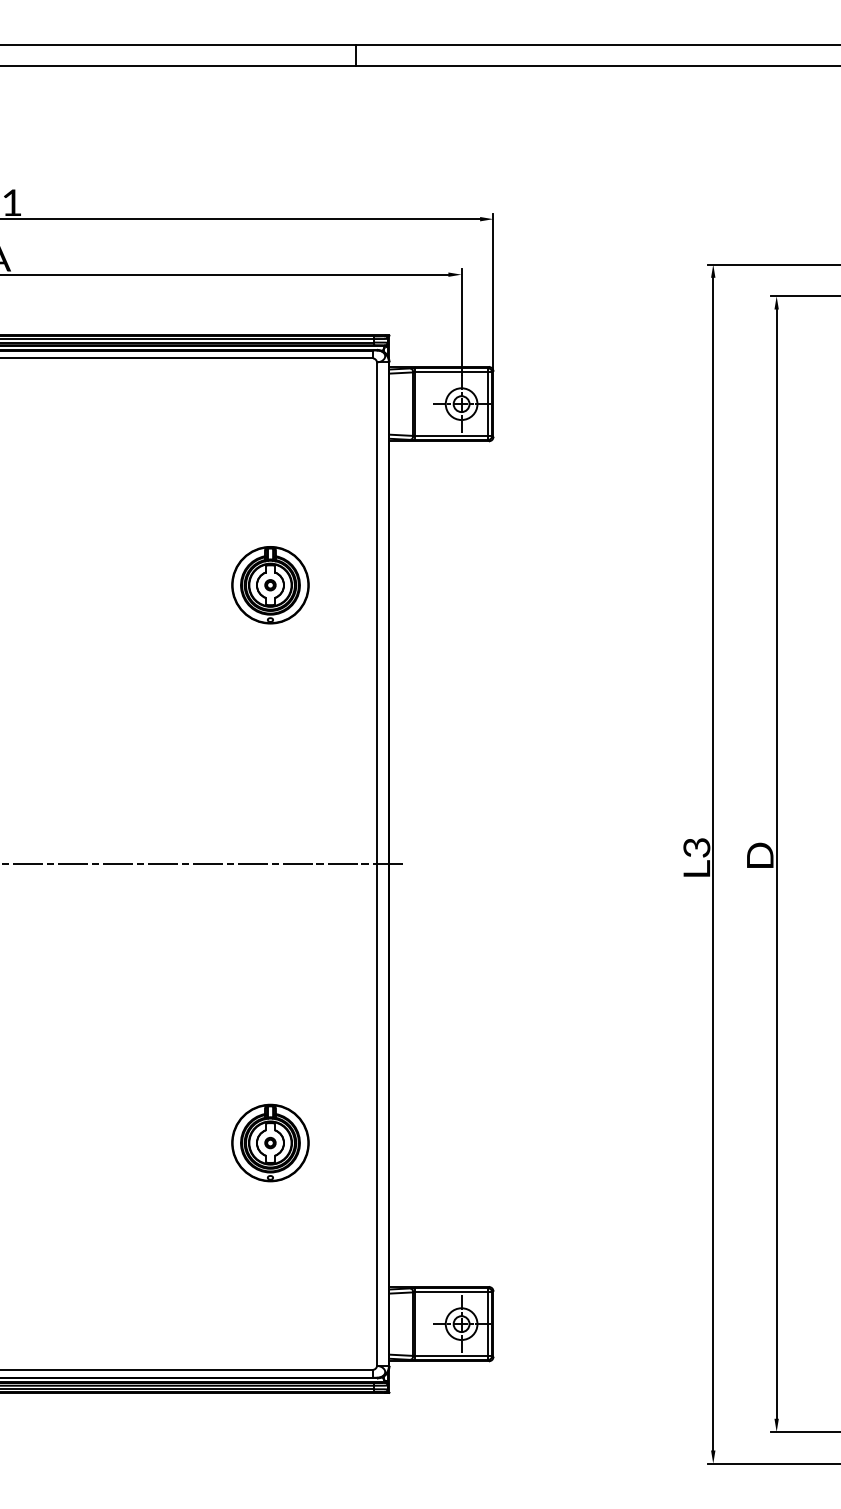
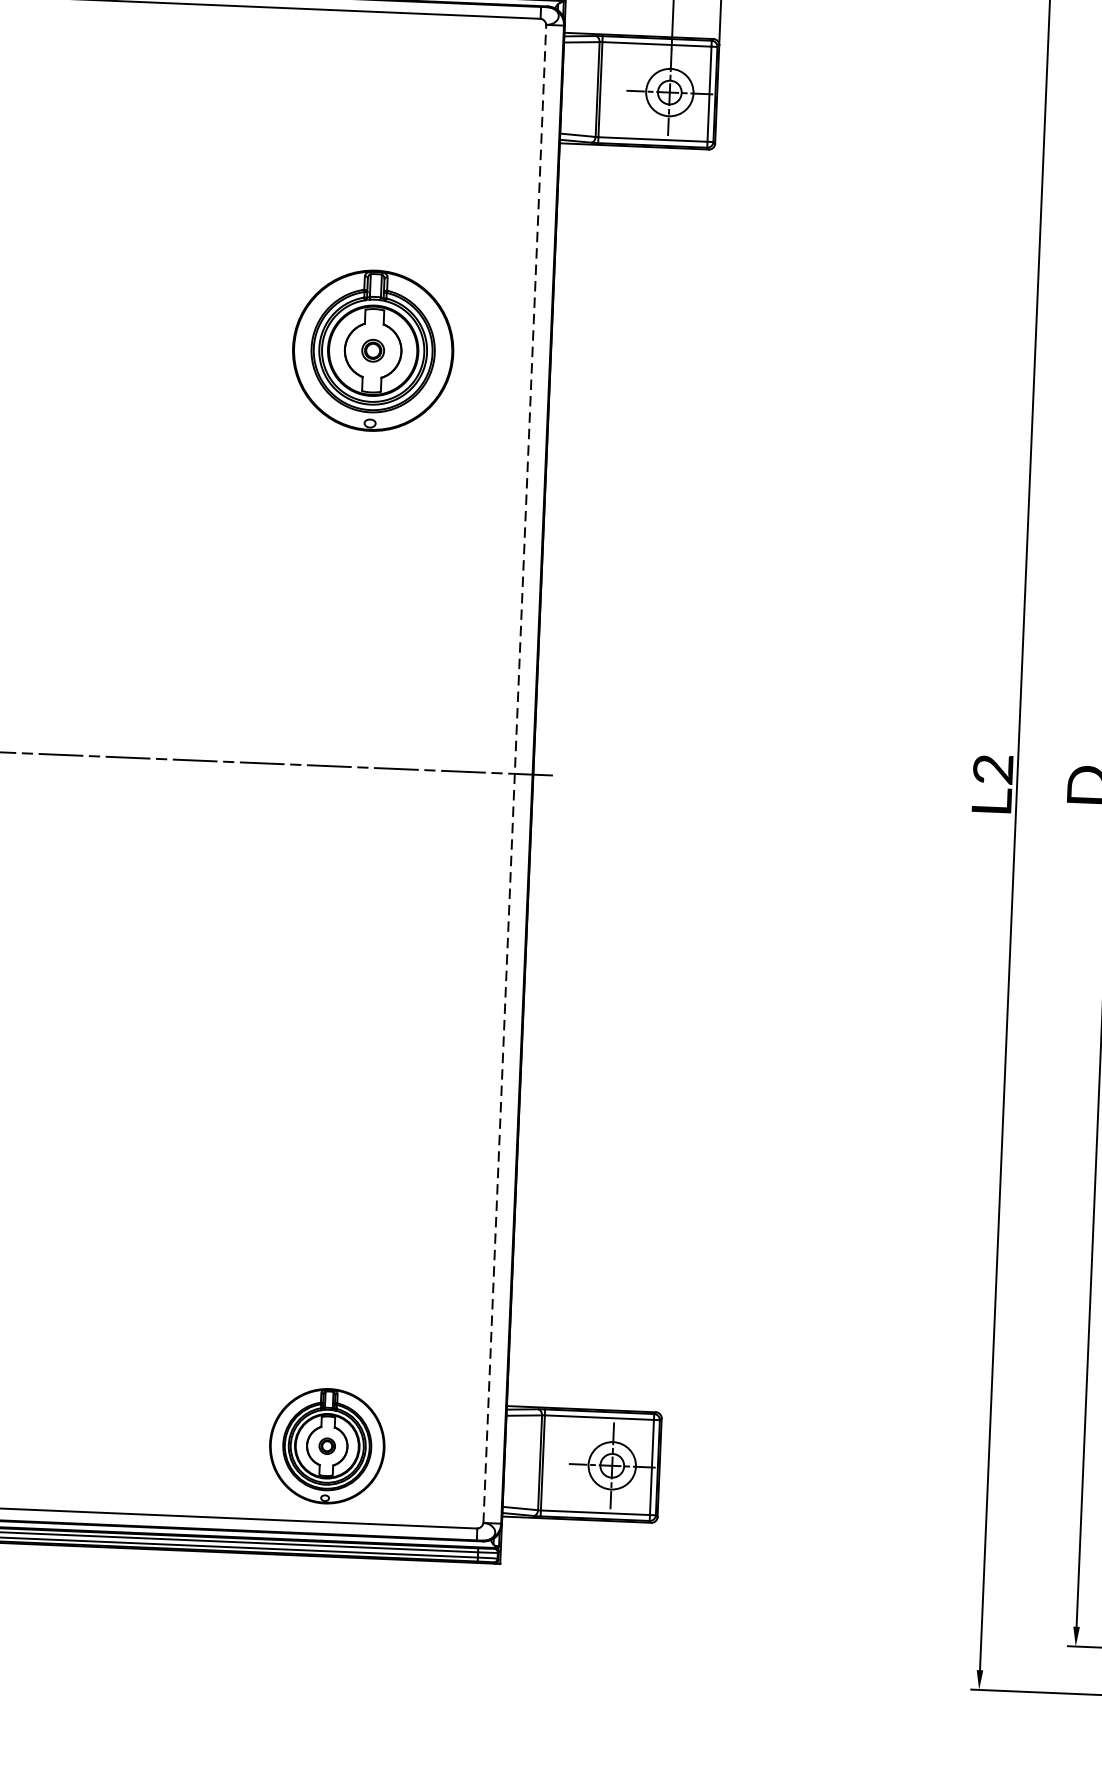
part: (270, 585) -> (373, 351), size x1.4
text: (698, 847) -> (995, 769), L3 -> L2
line: (377, 864) -> (515, 774), solid -> dashed
part: (270, 1142) -> (327, 1445), moved

